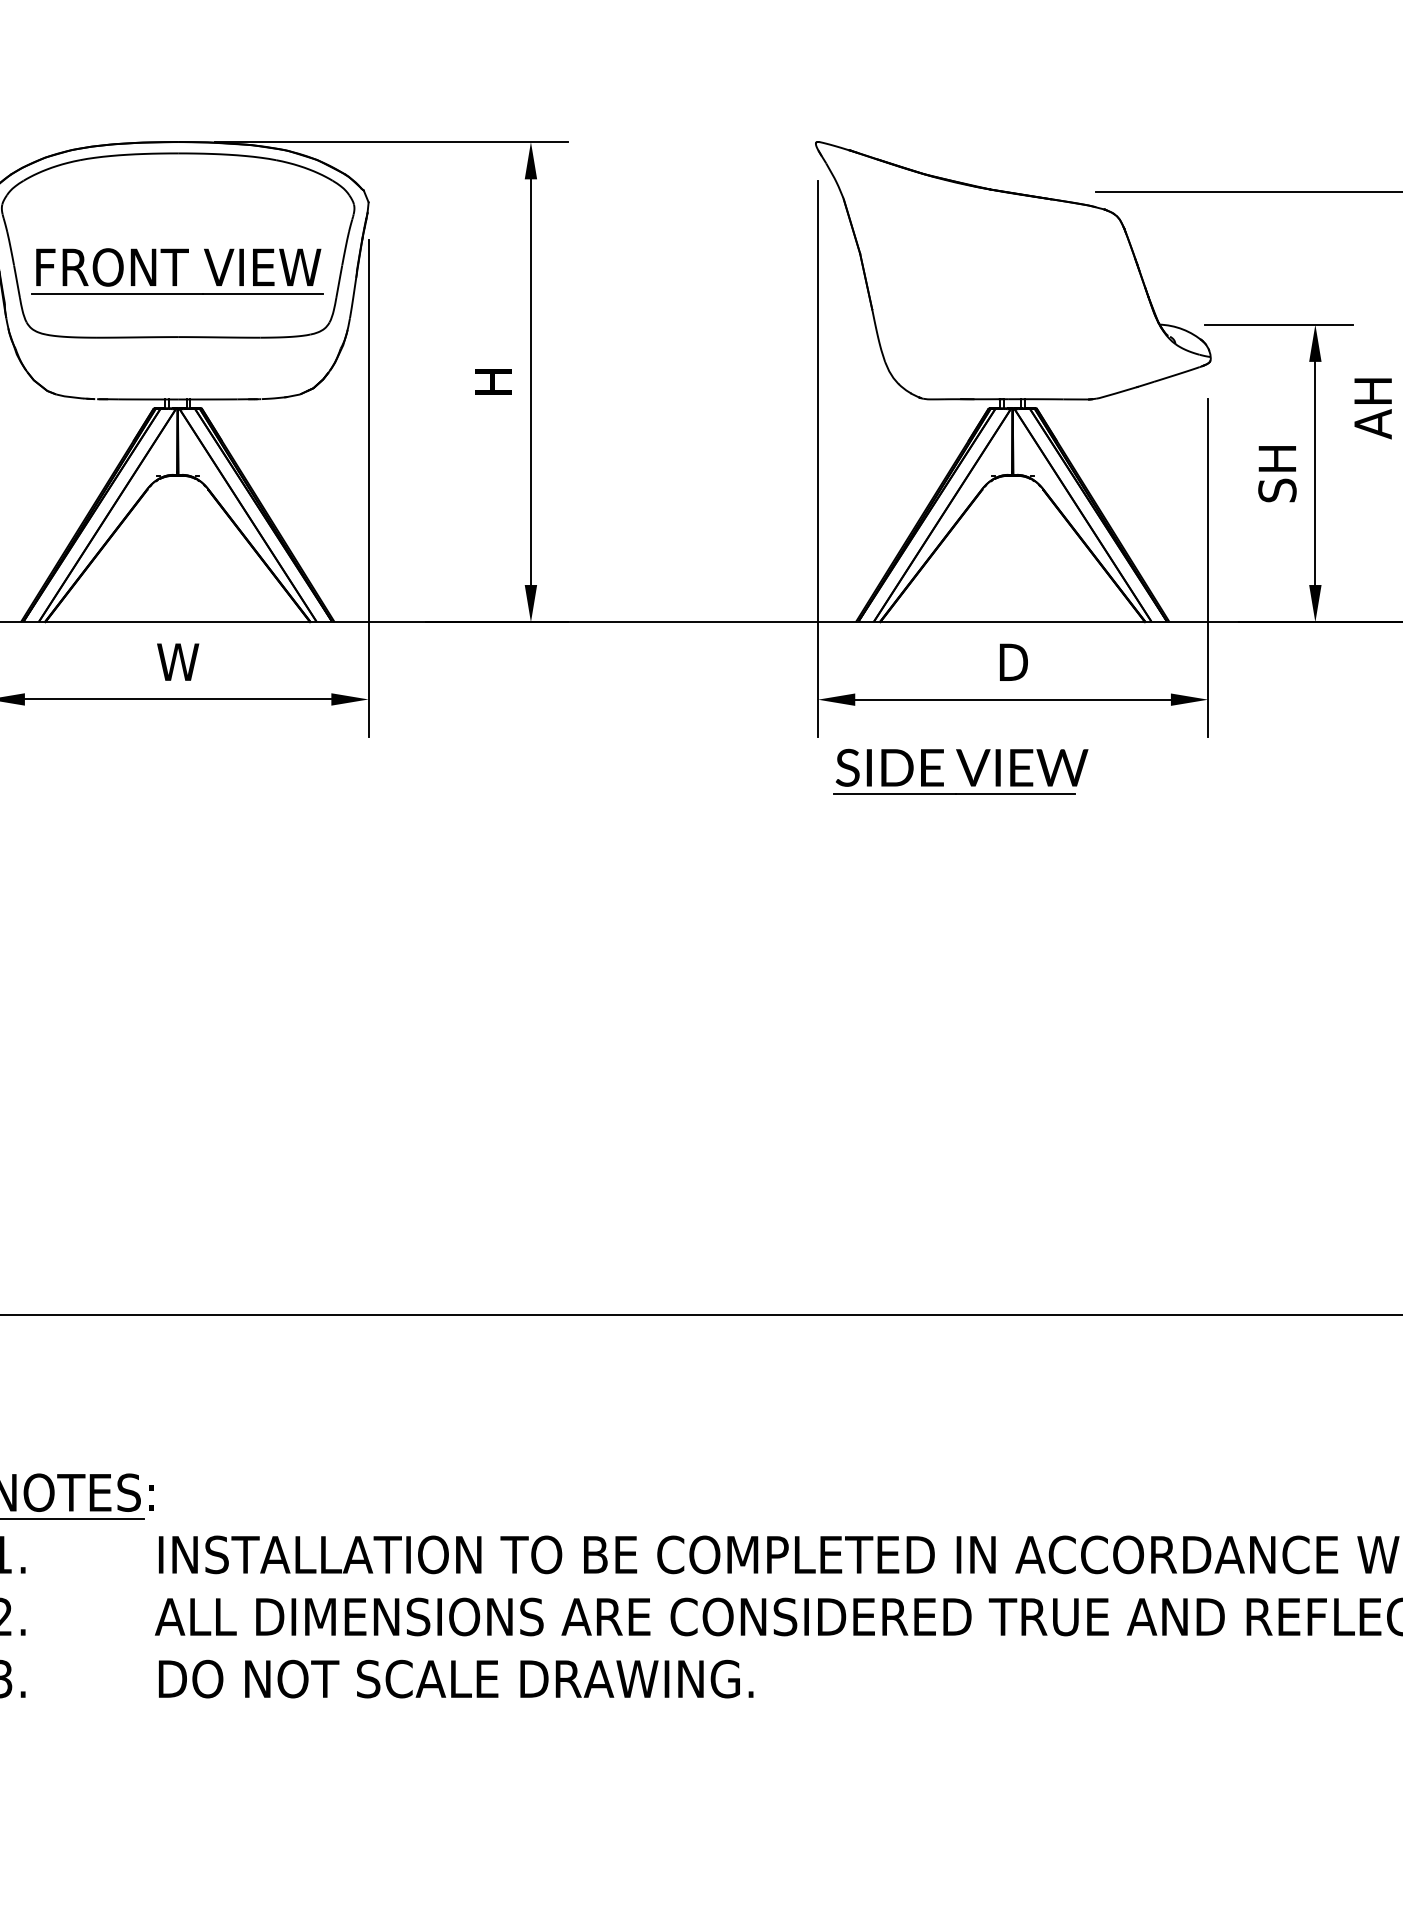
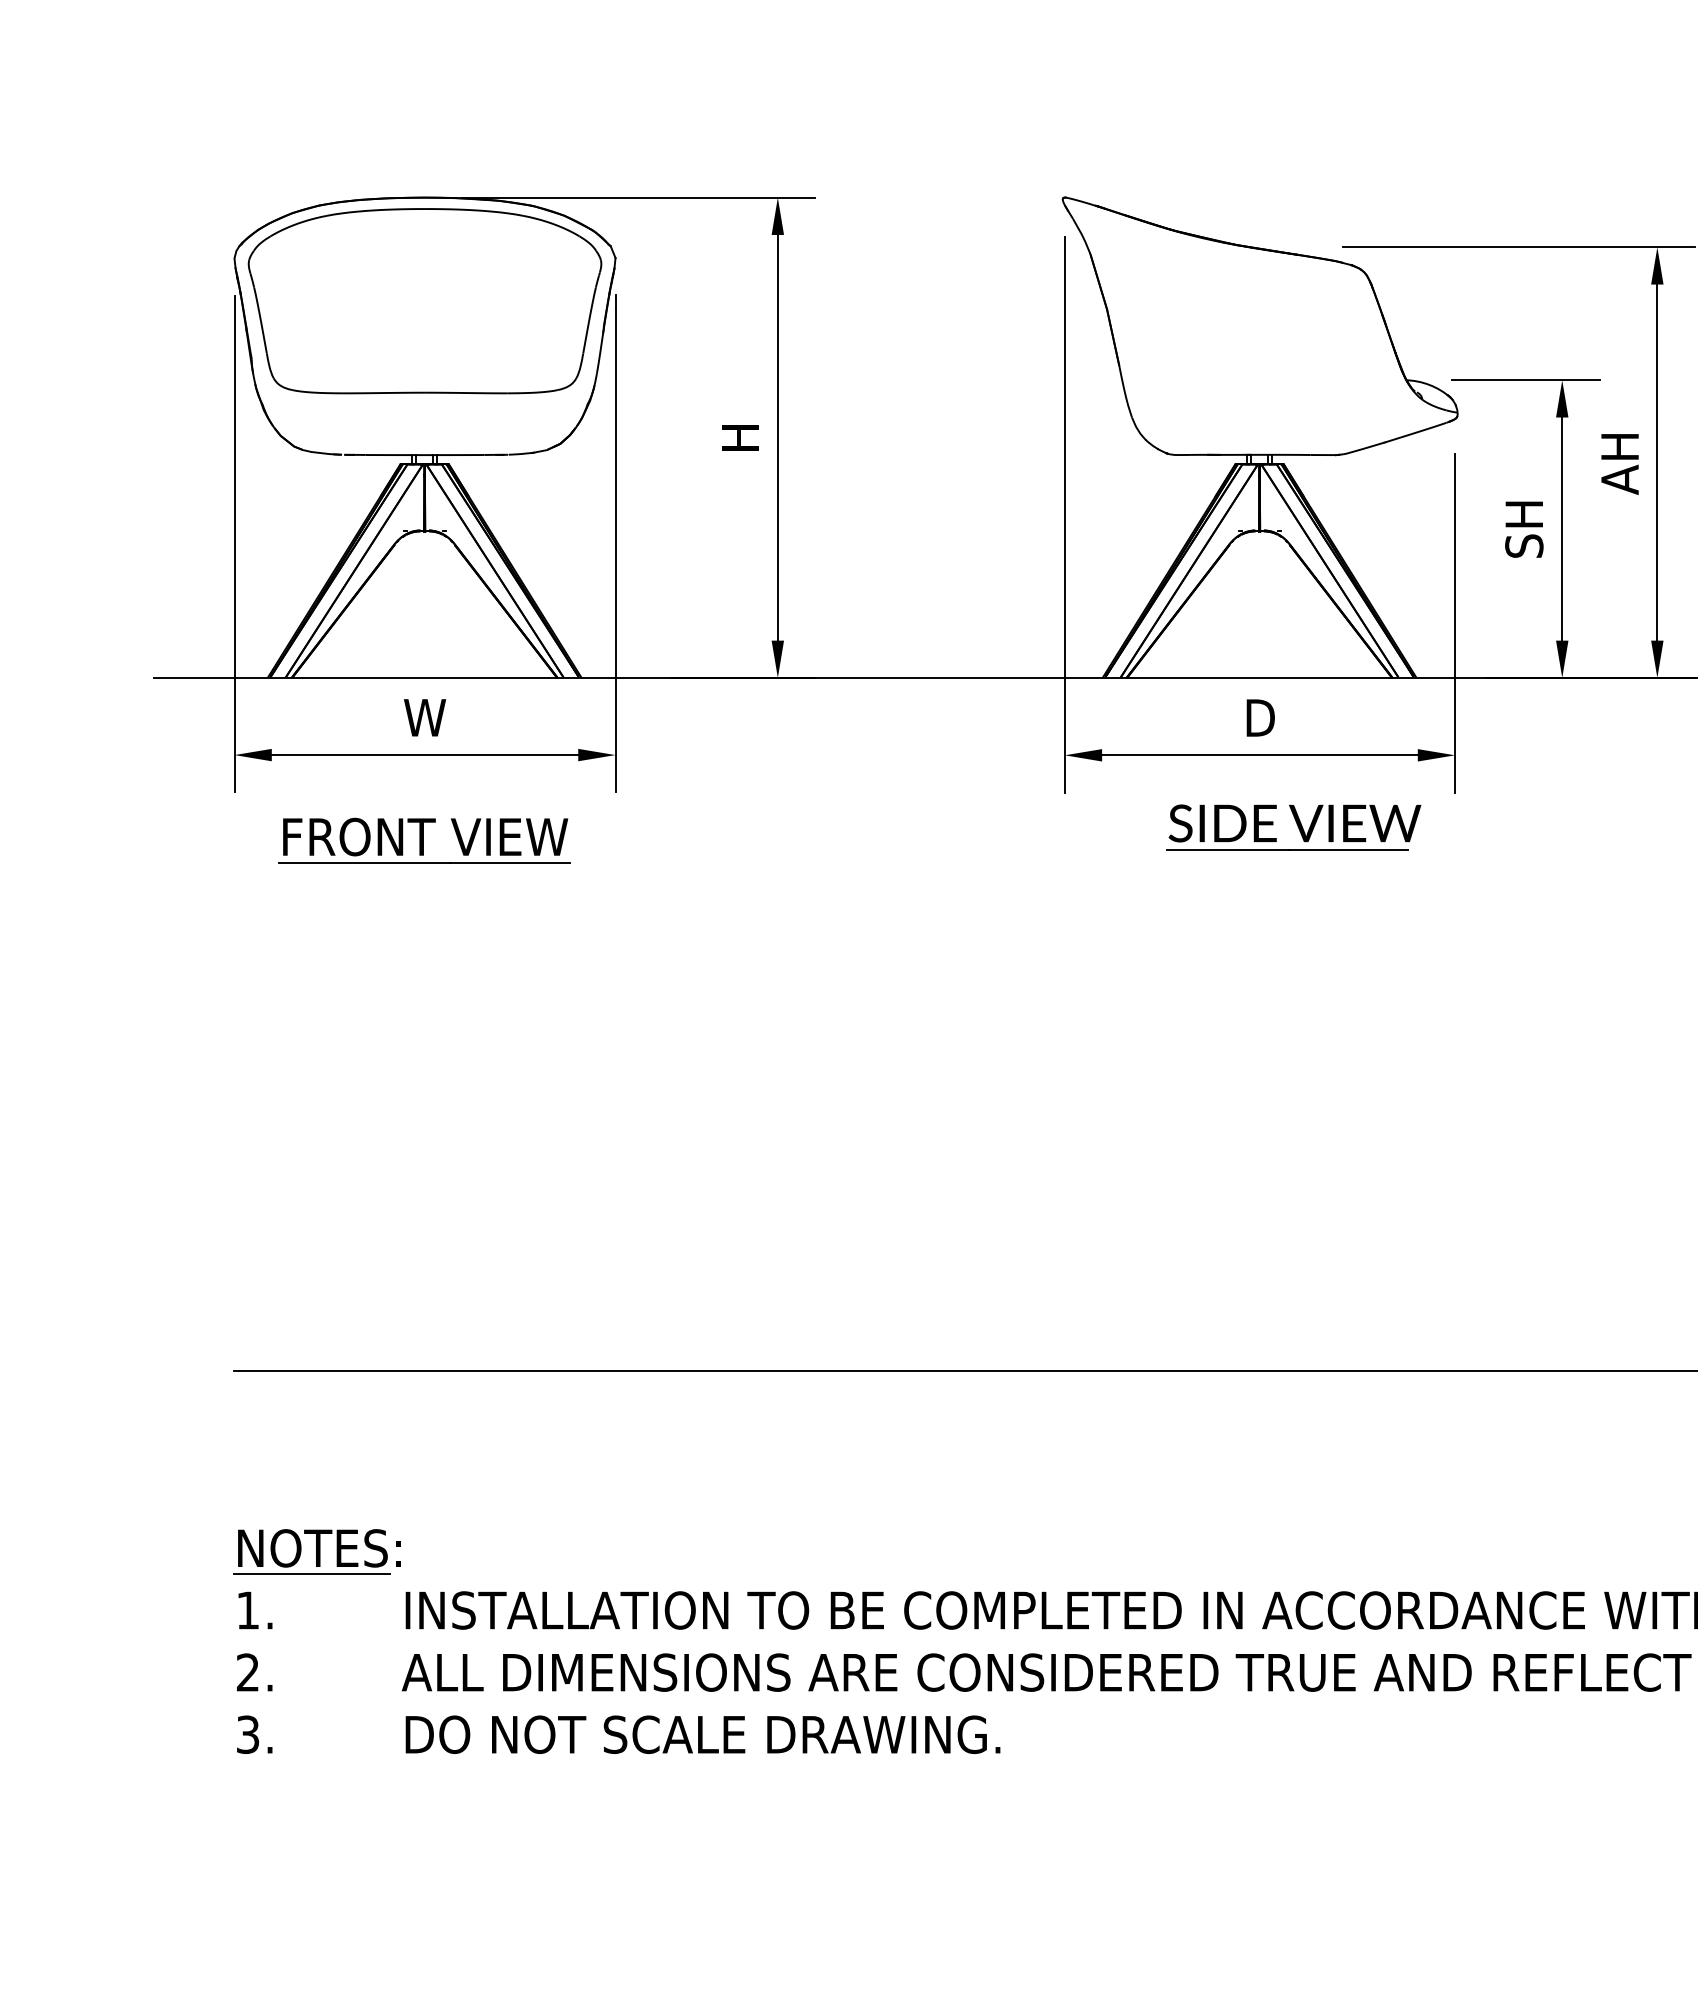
part: (177, 270) -> (424, 840), moved
part: (960, 771) -> (1293, 827), moved

